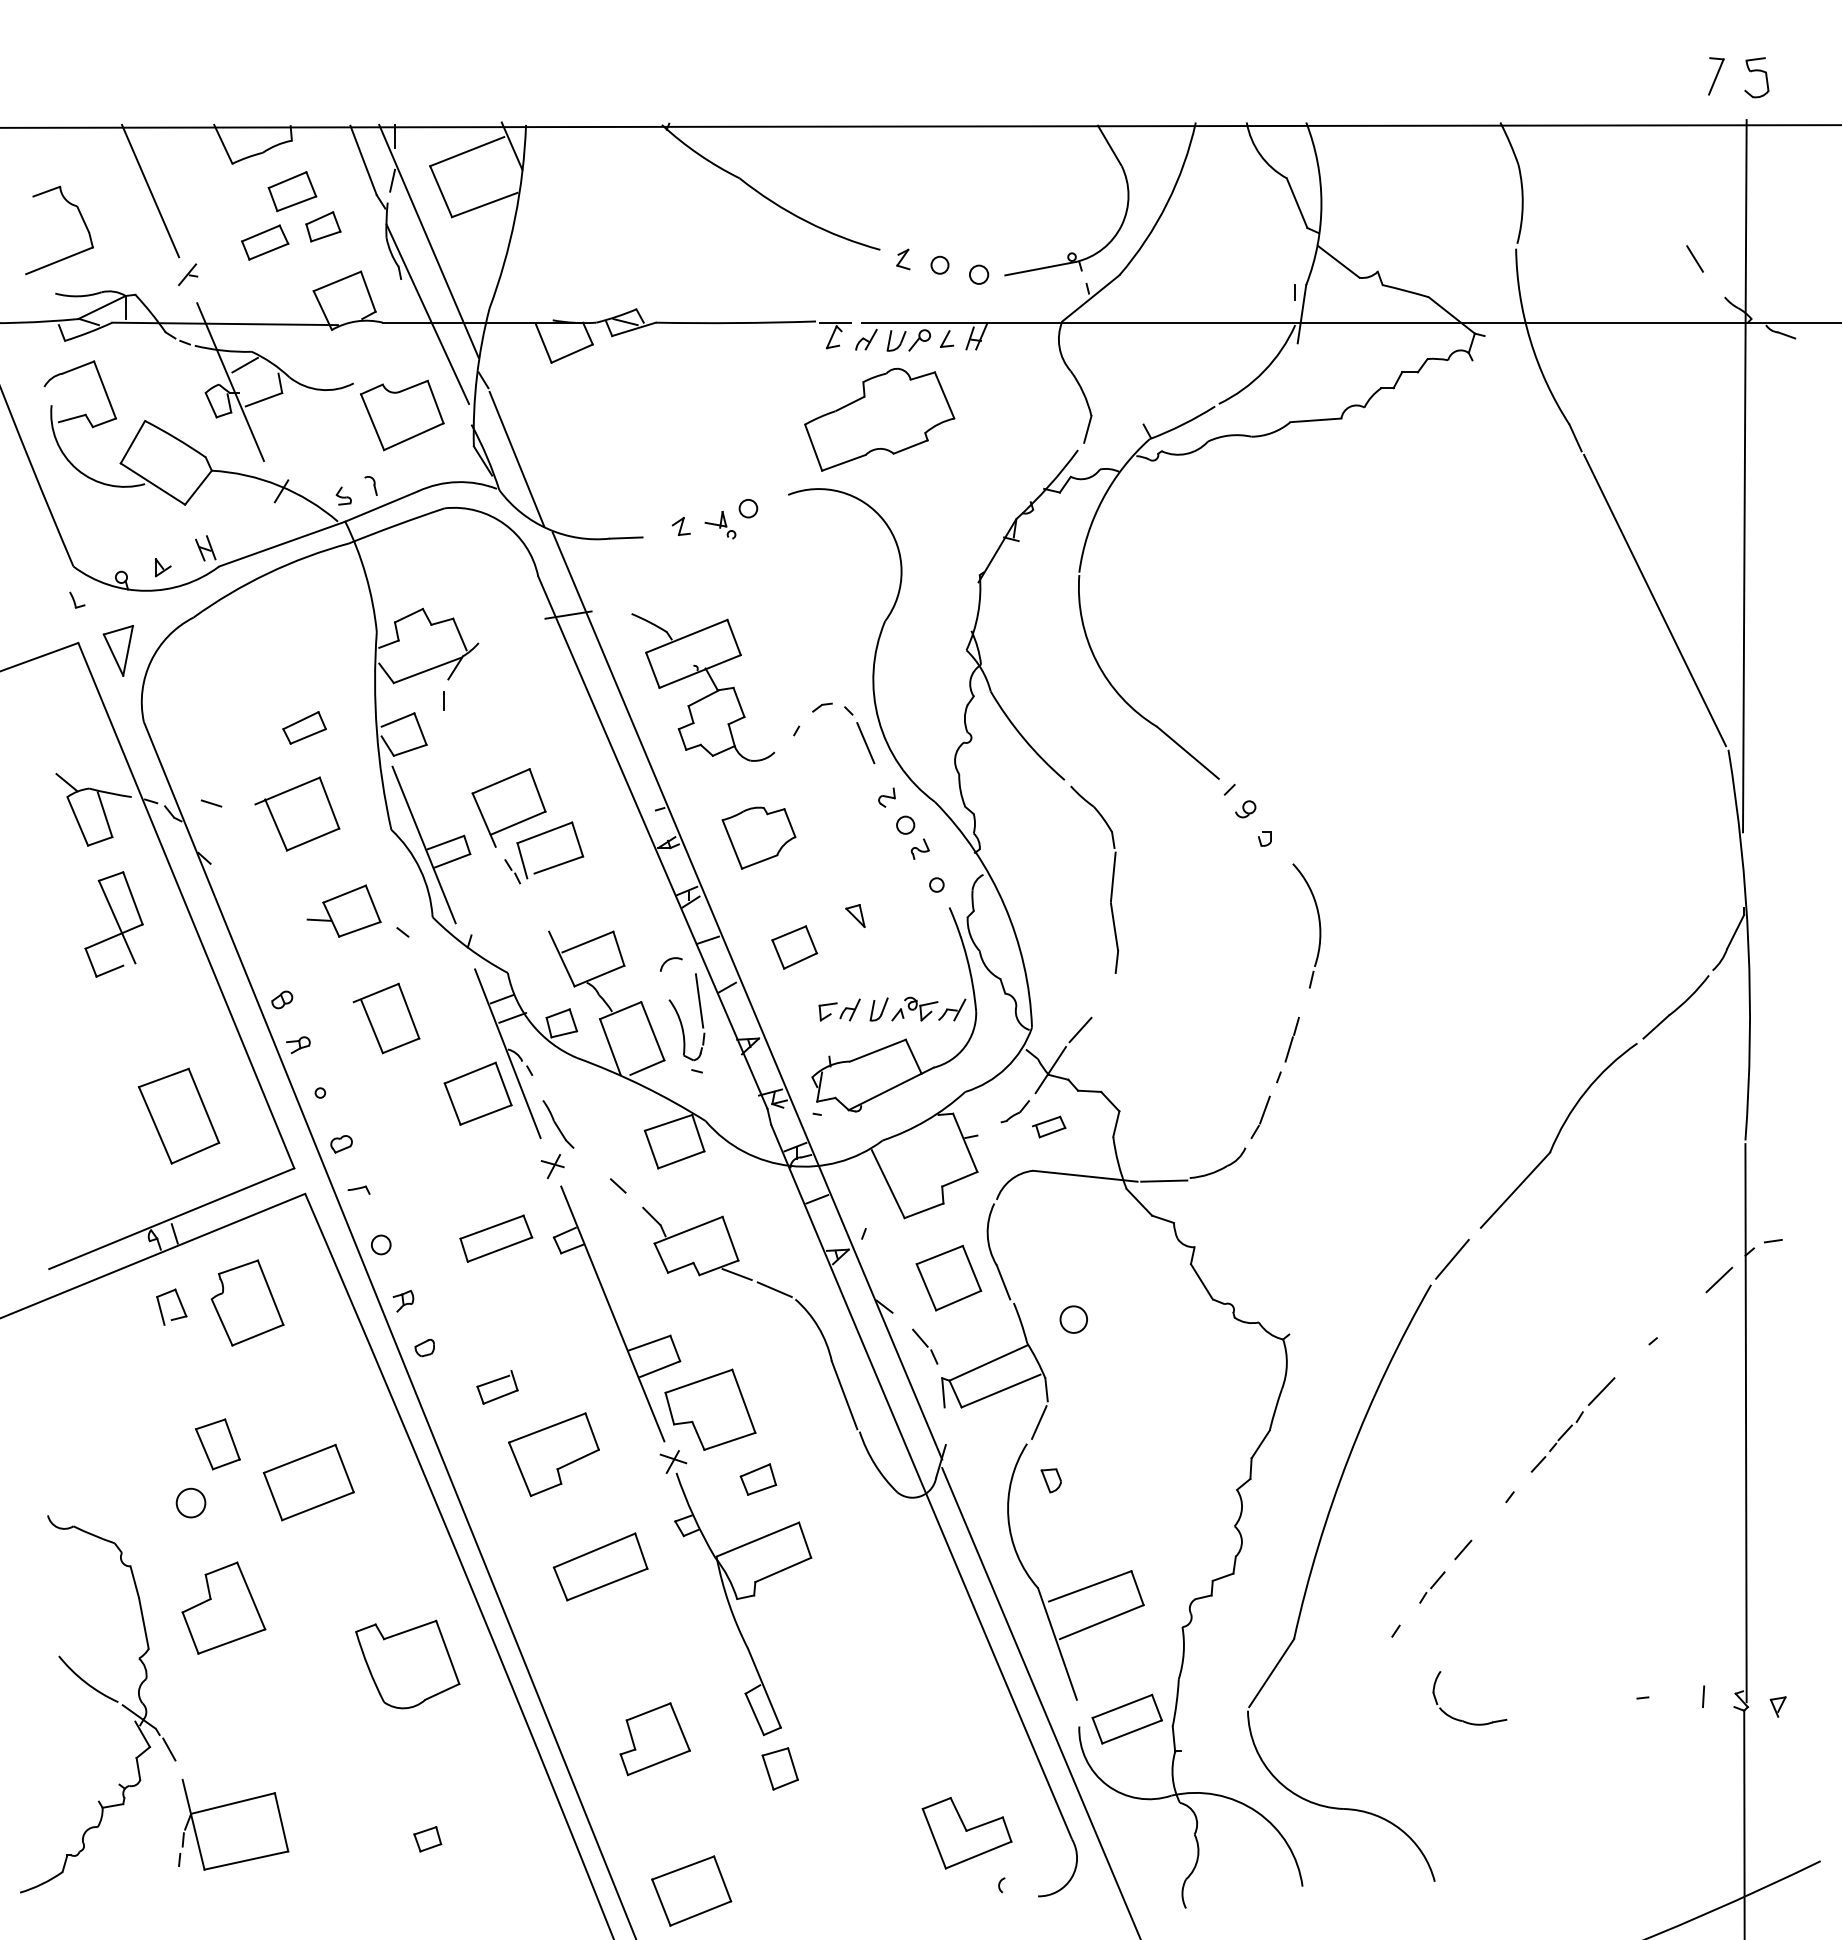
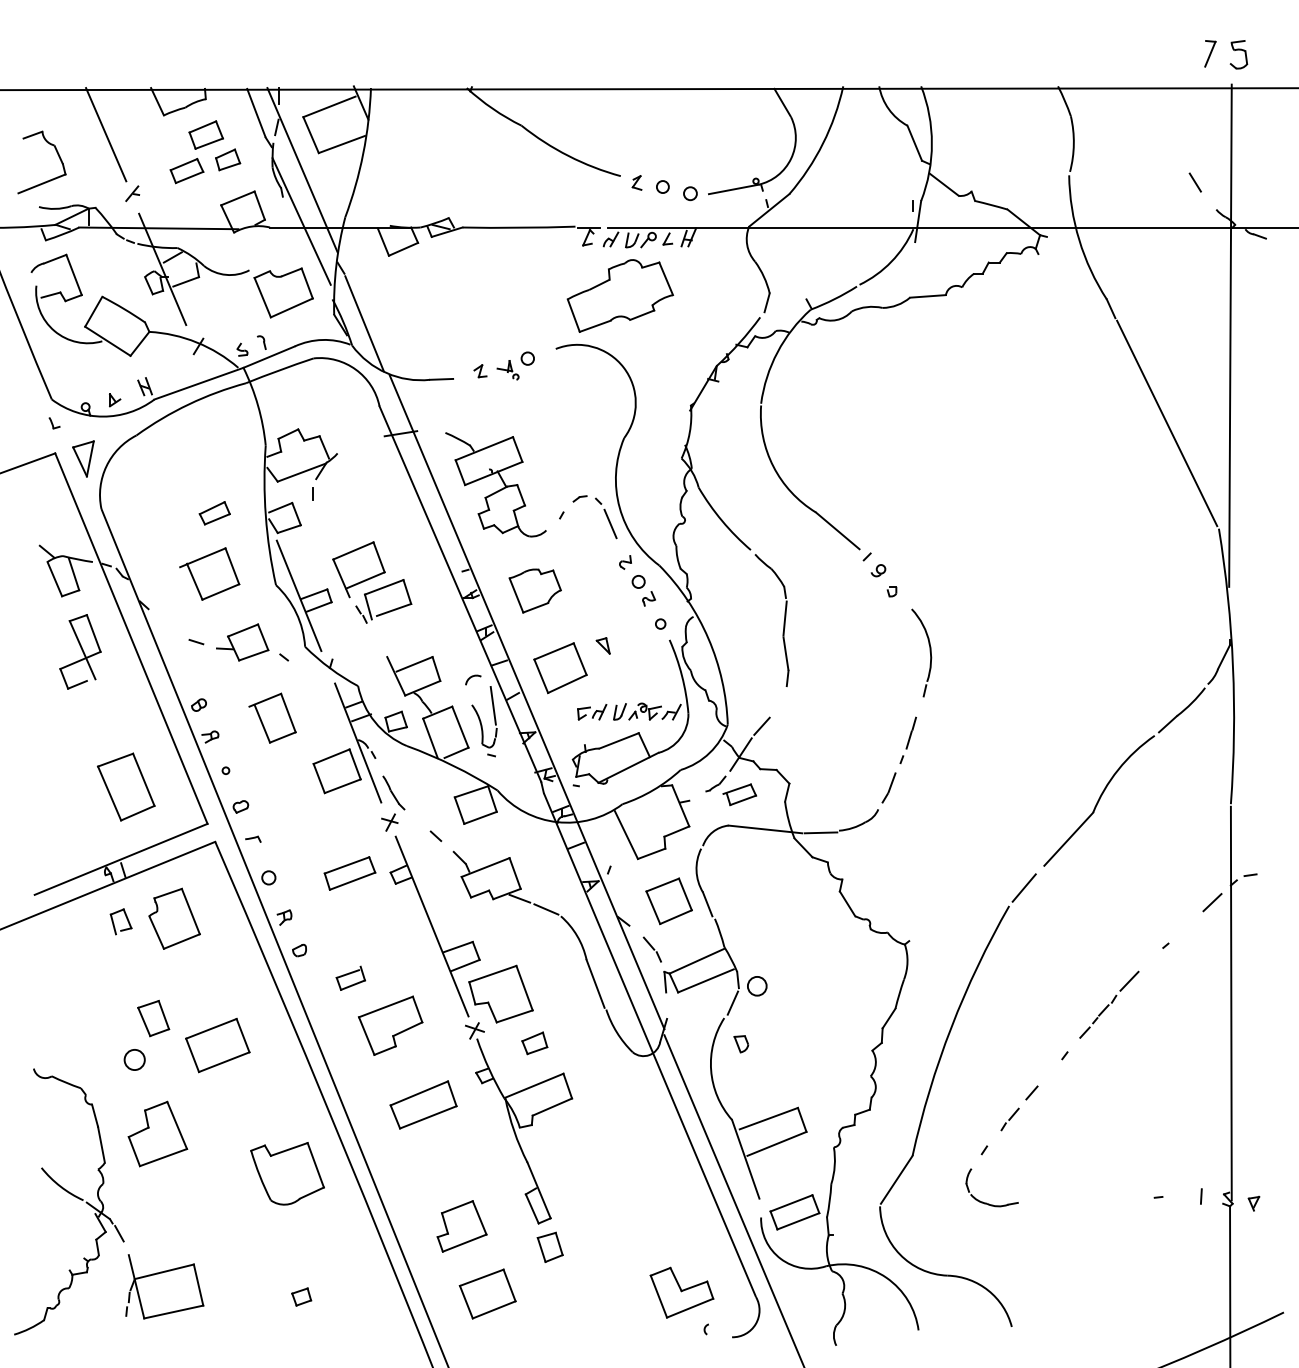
line: (211, 803) -> (196, 642), moved
part: (794, 947) -> (560, 668), size x1.67
part: (1049, 1126) -> (740, 794), size x1.43
circle: (1073, 1319) -> (757, 986), moved
part: (1464, 1720) -> (988, 1203), moved
part: (691, 1890) -> (487, 1293), moved

